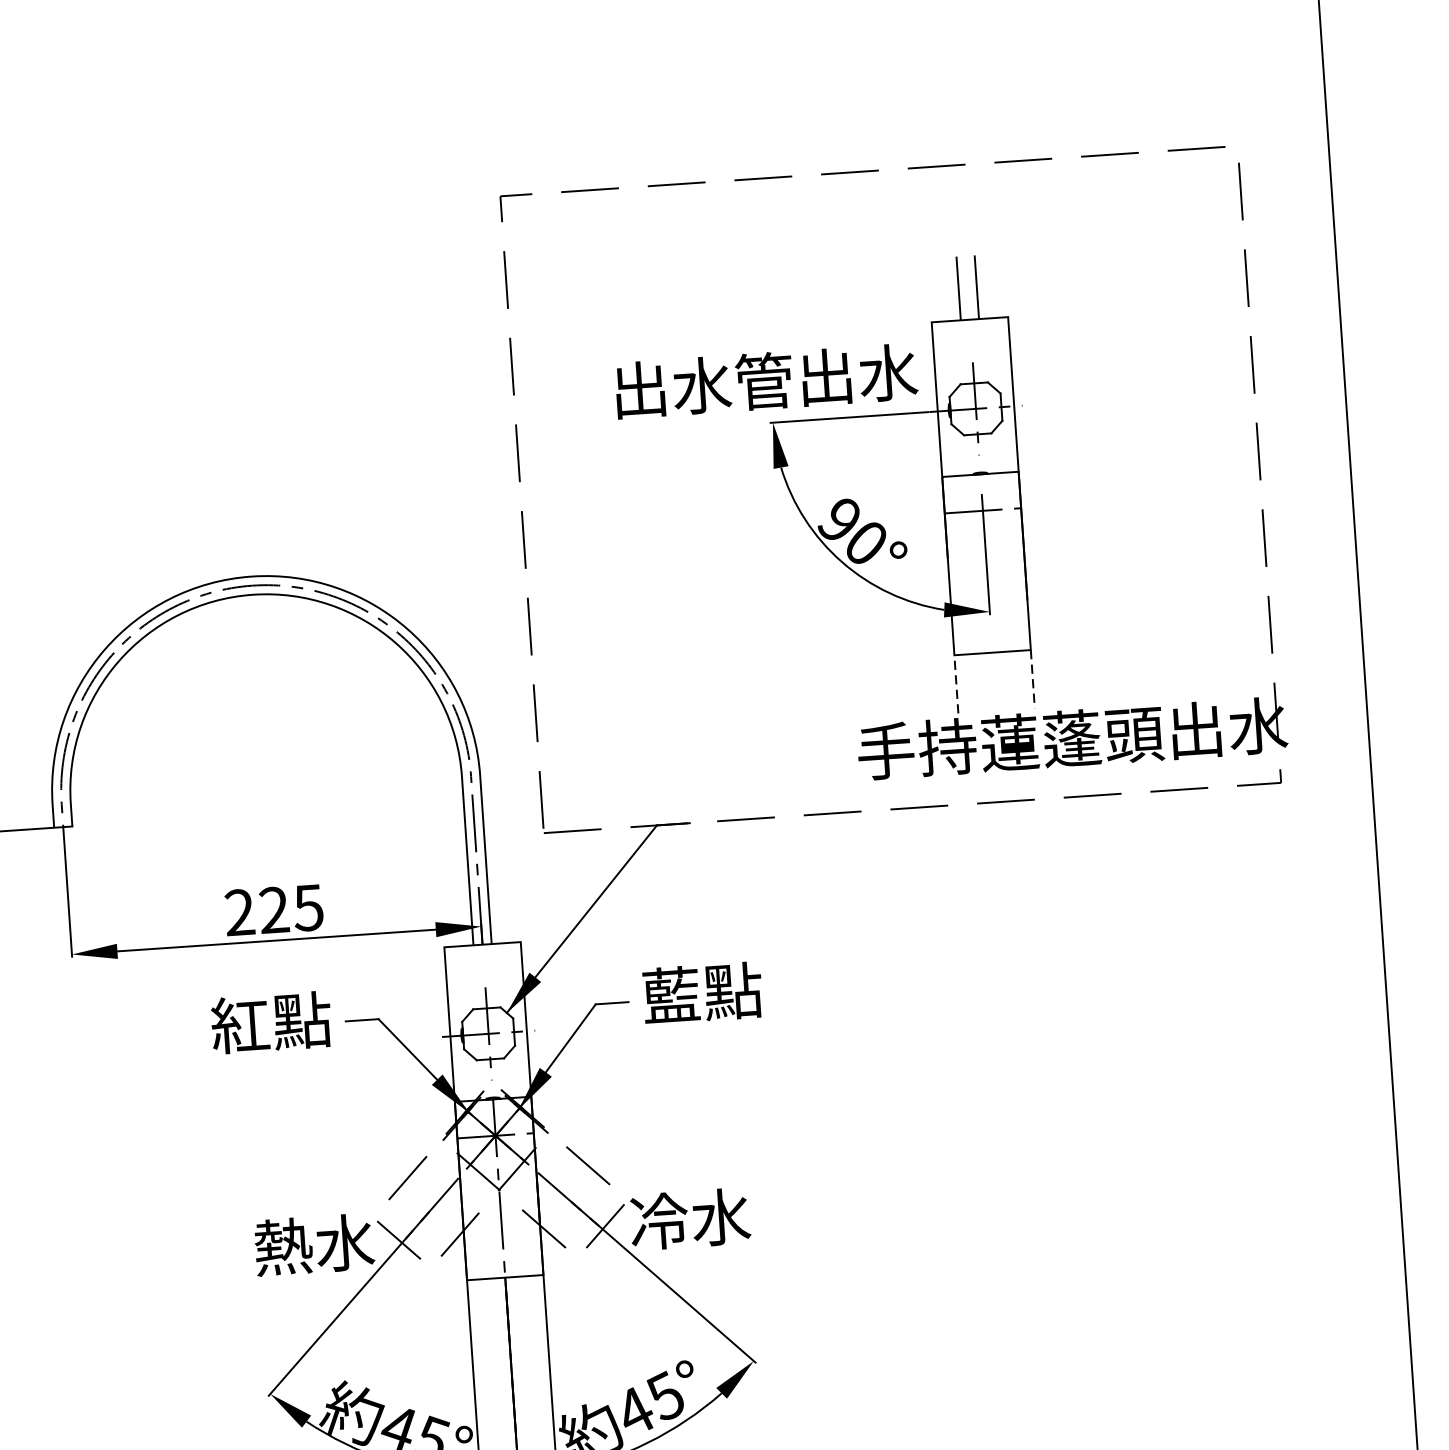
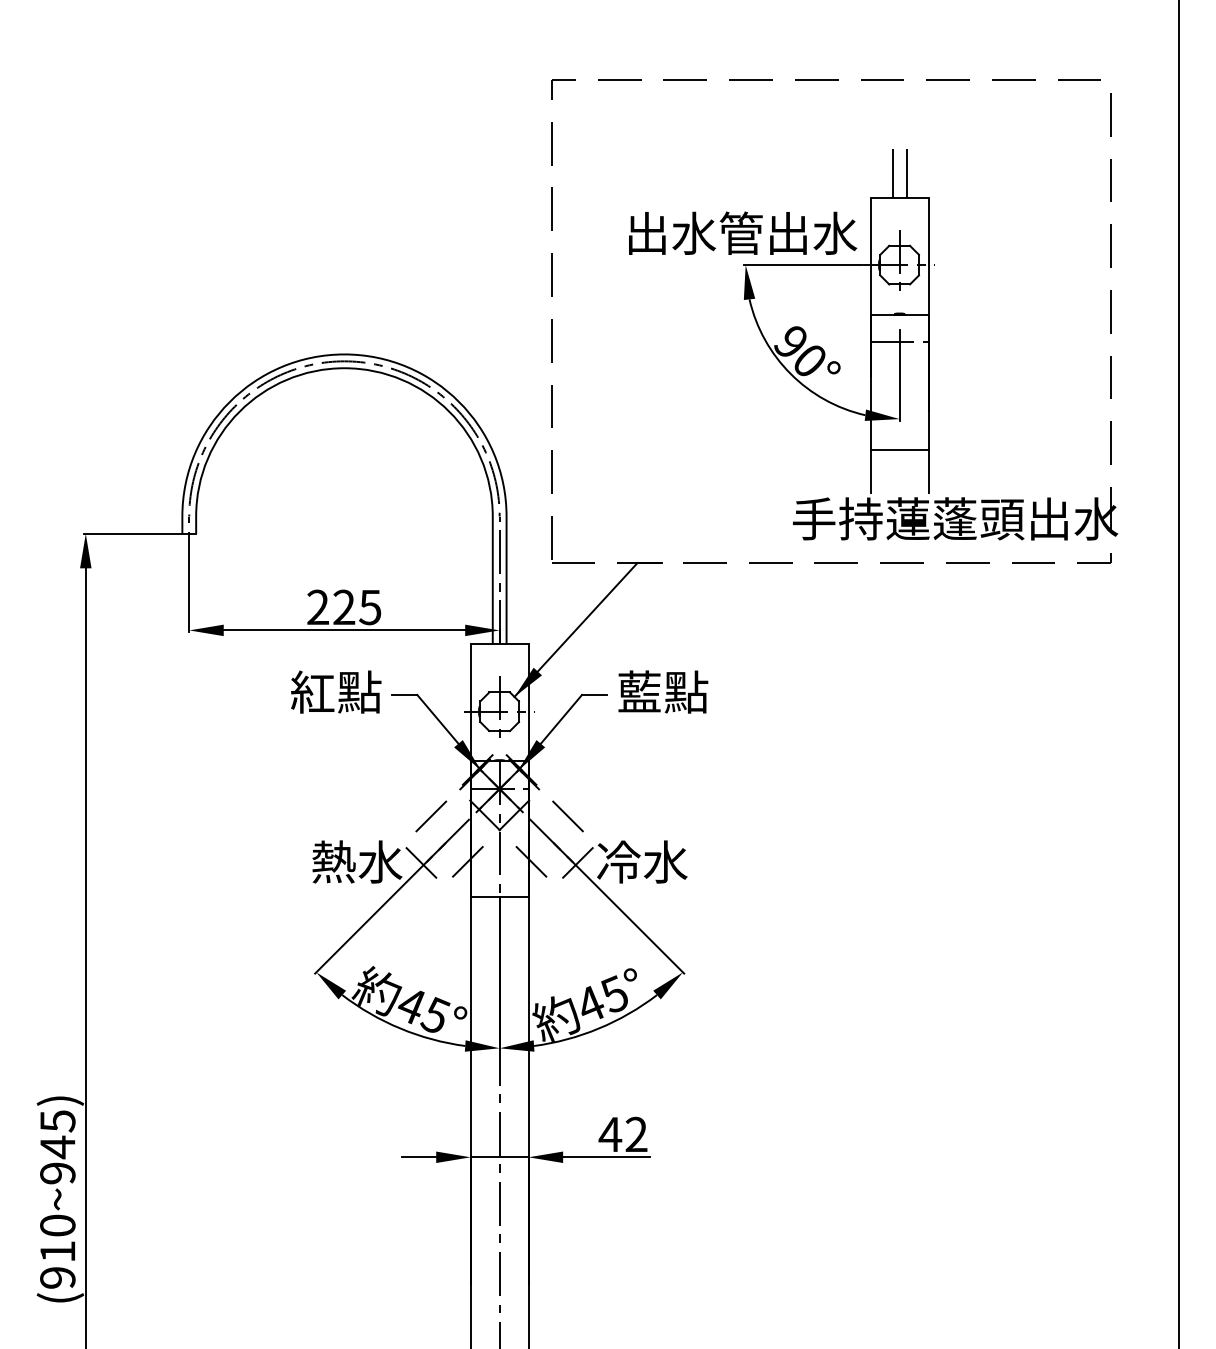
line: (1032, 679) -> (928, 472), dashed -> solid
line: (956, 683) -> (870, 471), dashed -> solid

